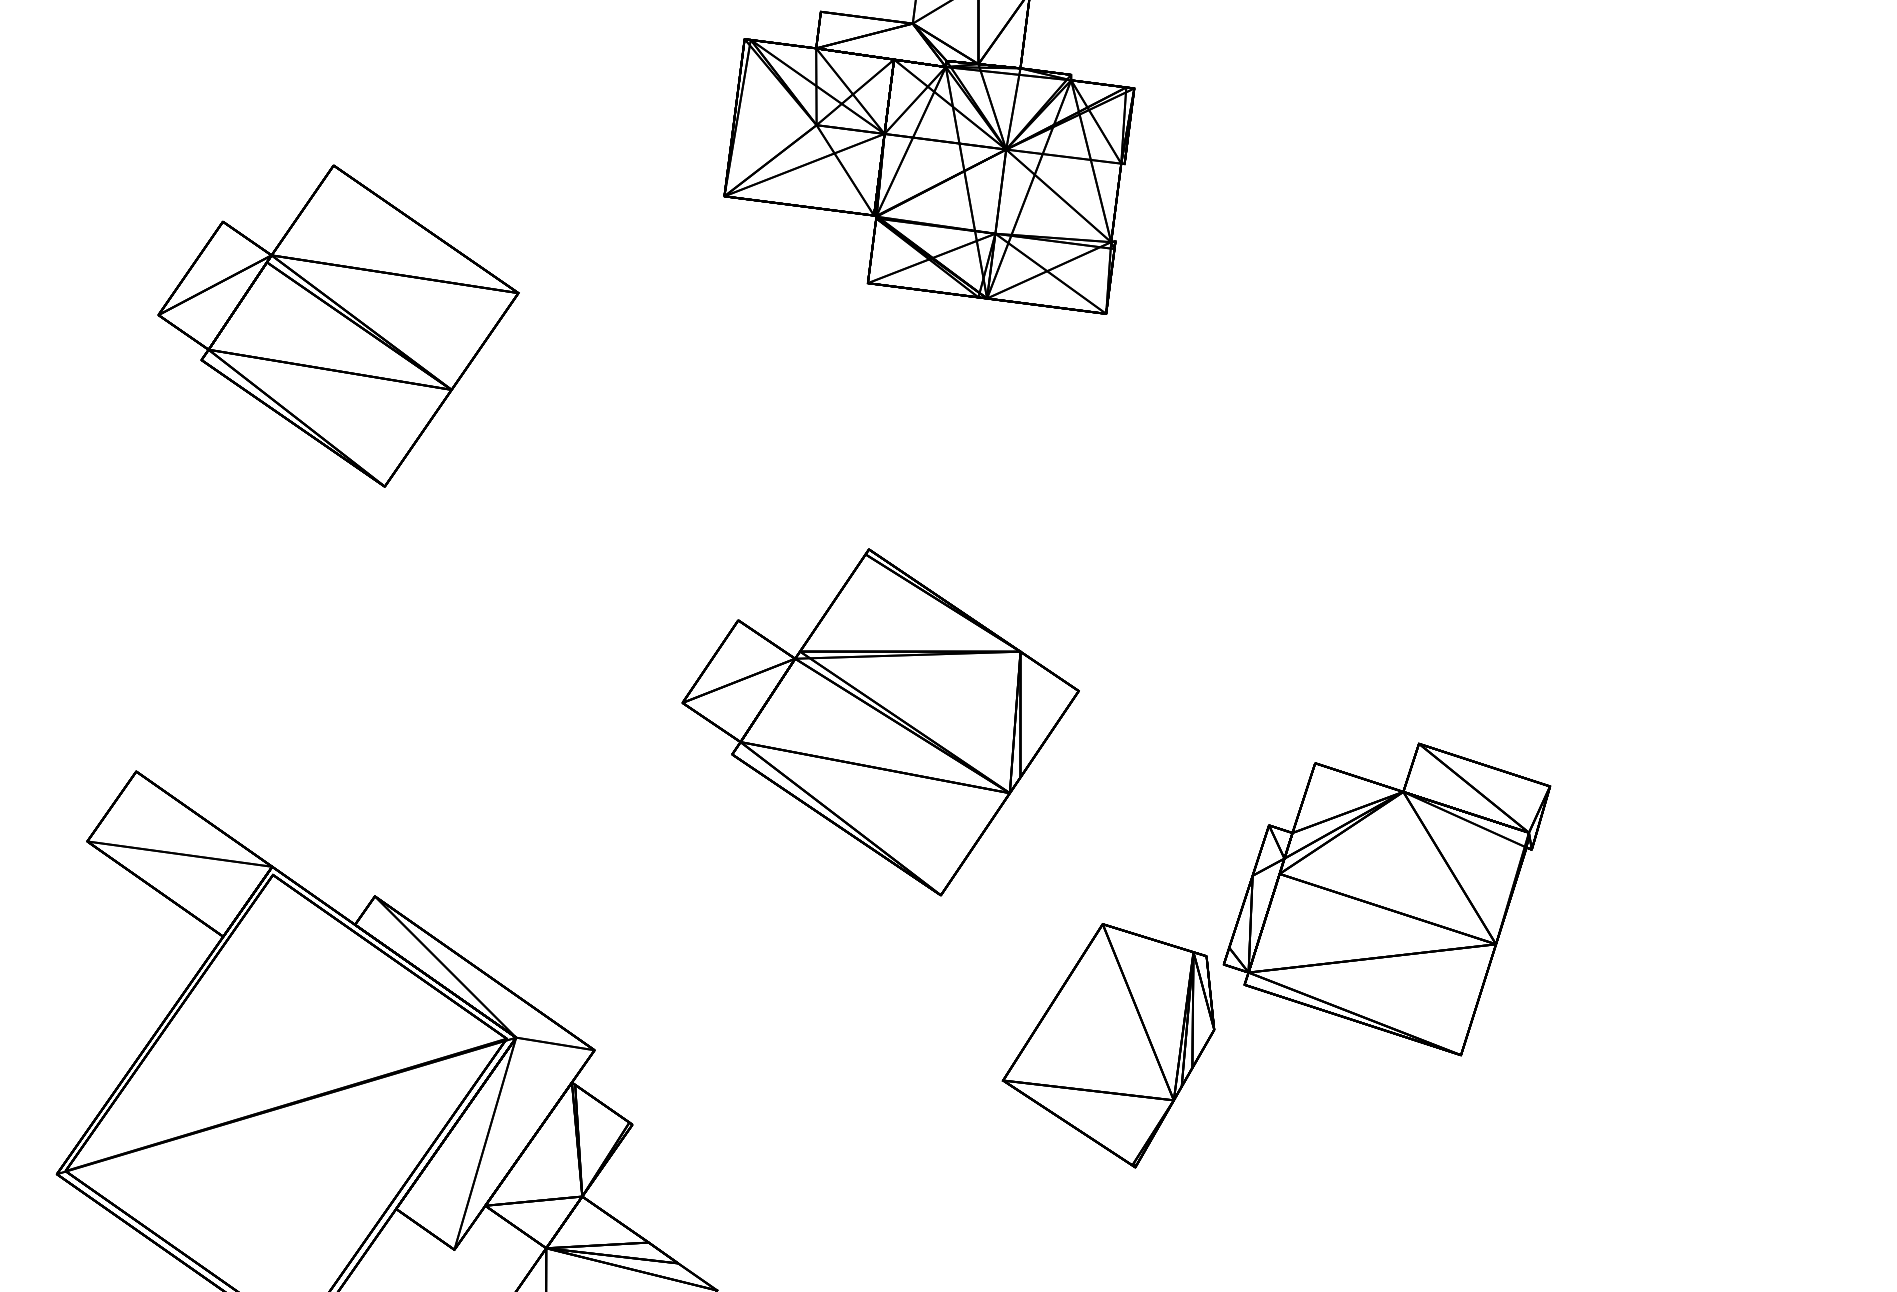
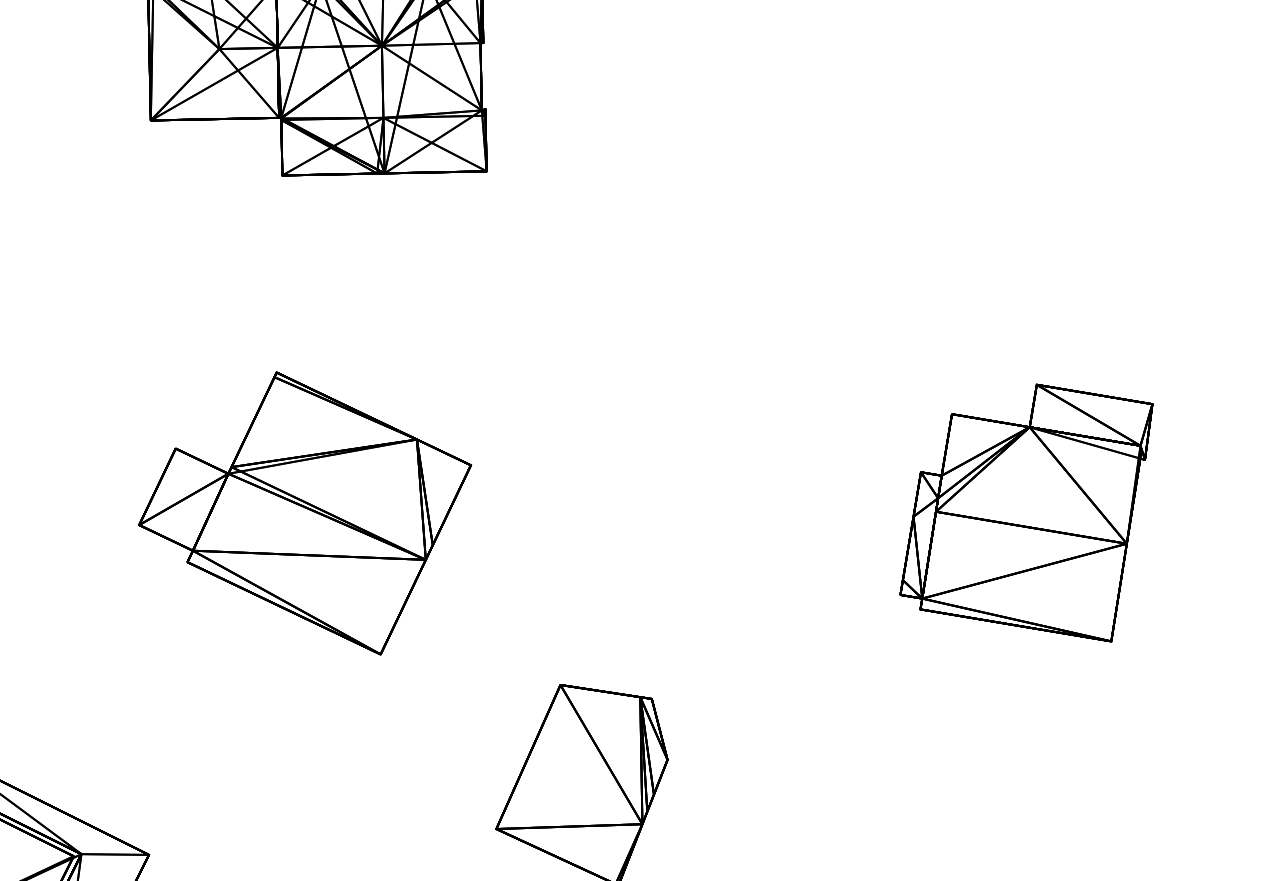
part: (880, 722) -> (308, 516), moved
part: (1386, 899) -> (1029, 519), moved

